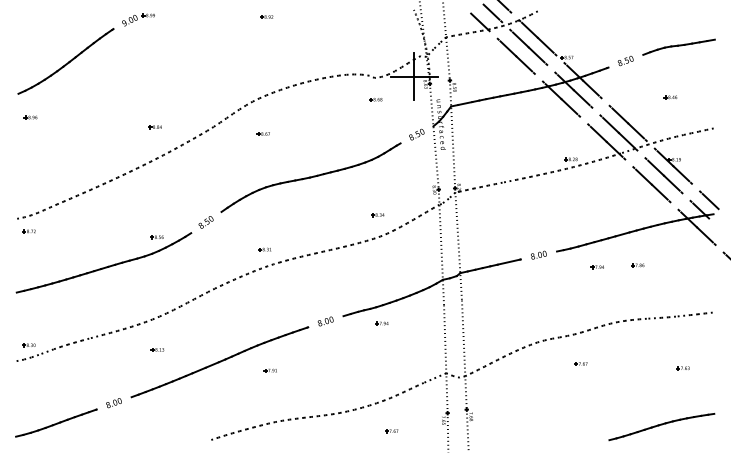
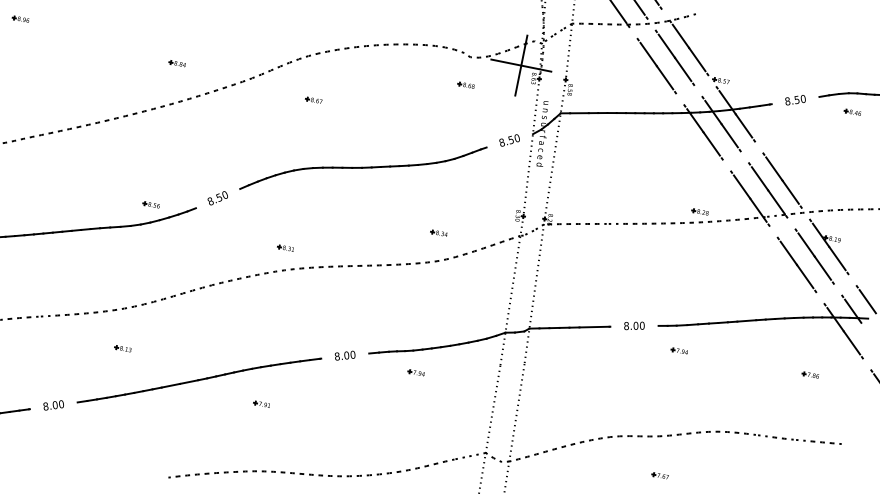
part: (670, 97) -> (852, 112), moved
part: (637, 265) -> (810, 375), moved
part: (596, 267) -> (678, 351), moved

